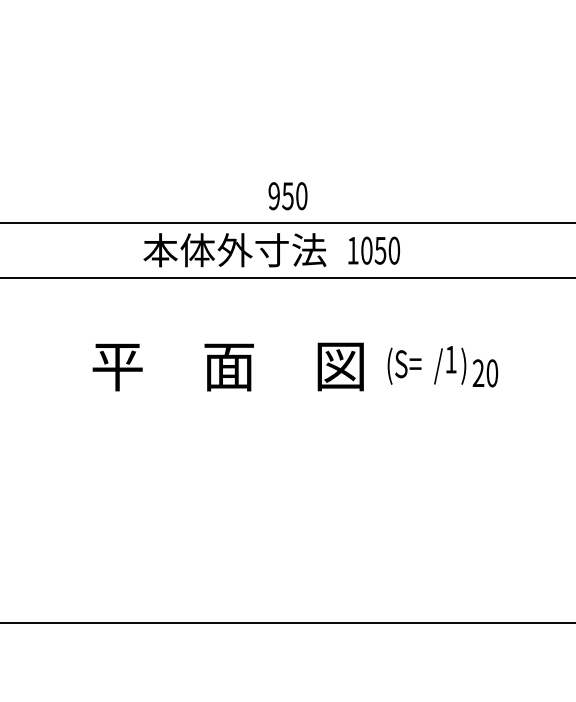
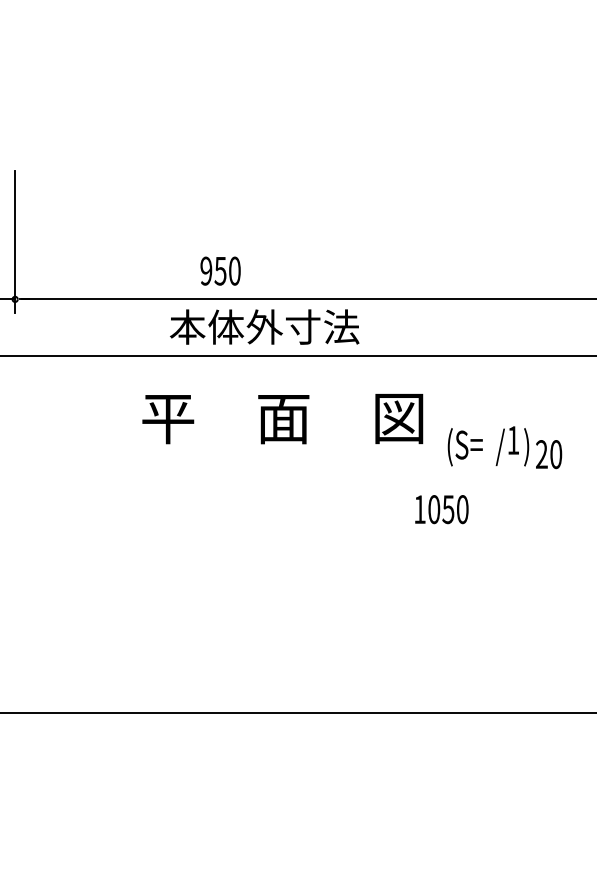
text: (287, 195) -> (220, 270), moved
text: (234, 249) -> (264, 326), moved
text: (373, 250) -> (441, 509), moved
text: (228, 367) -> (282, 419), moved

